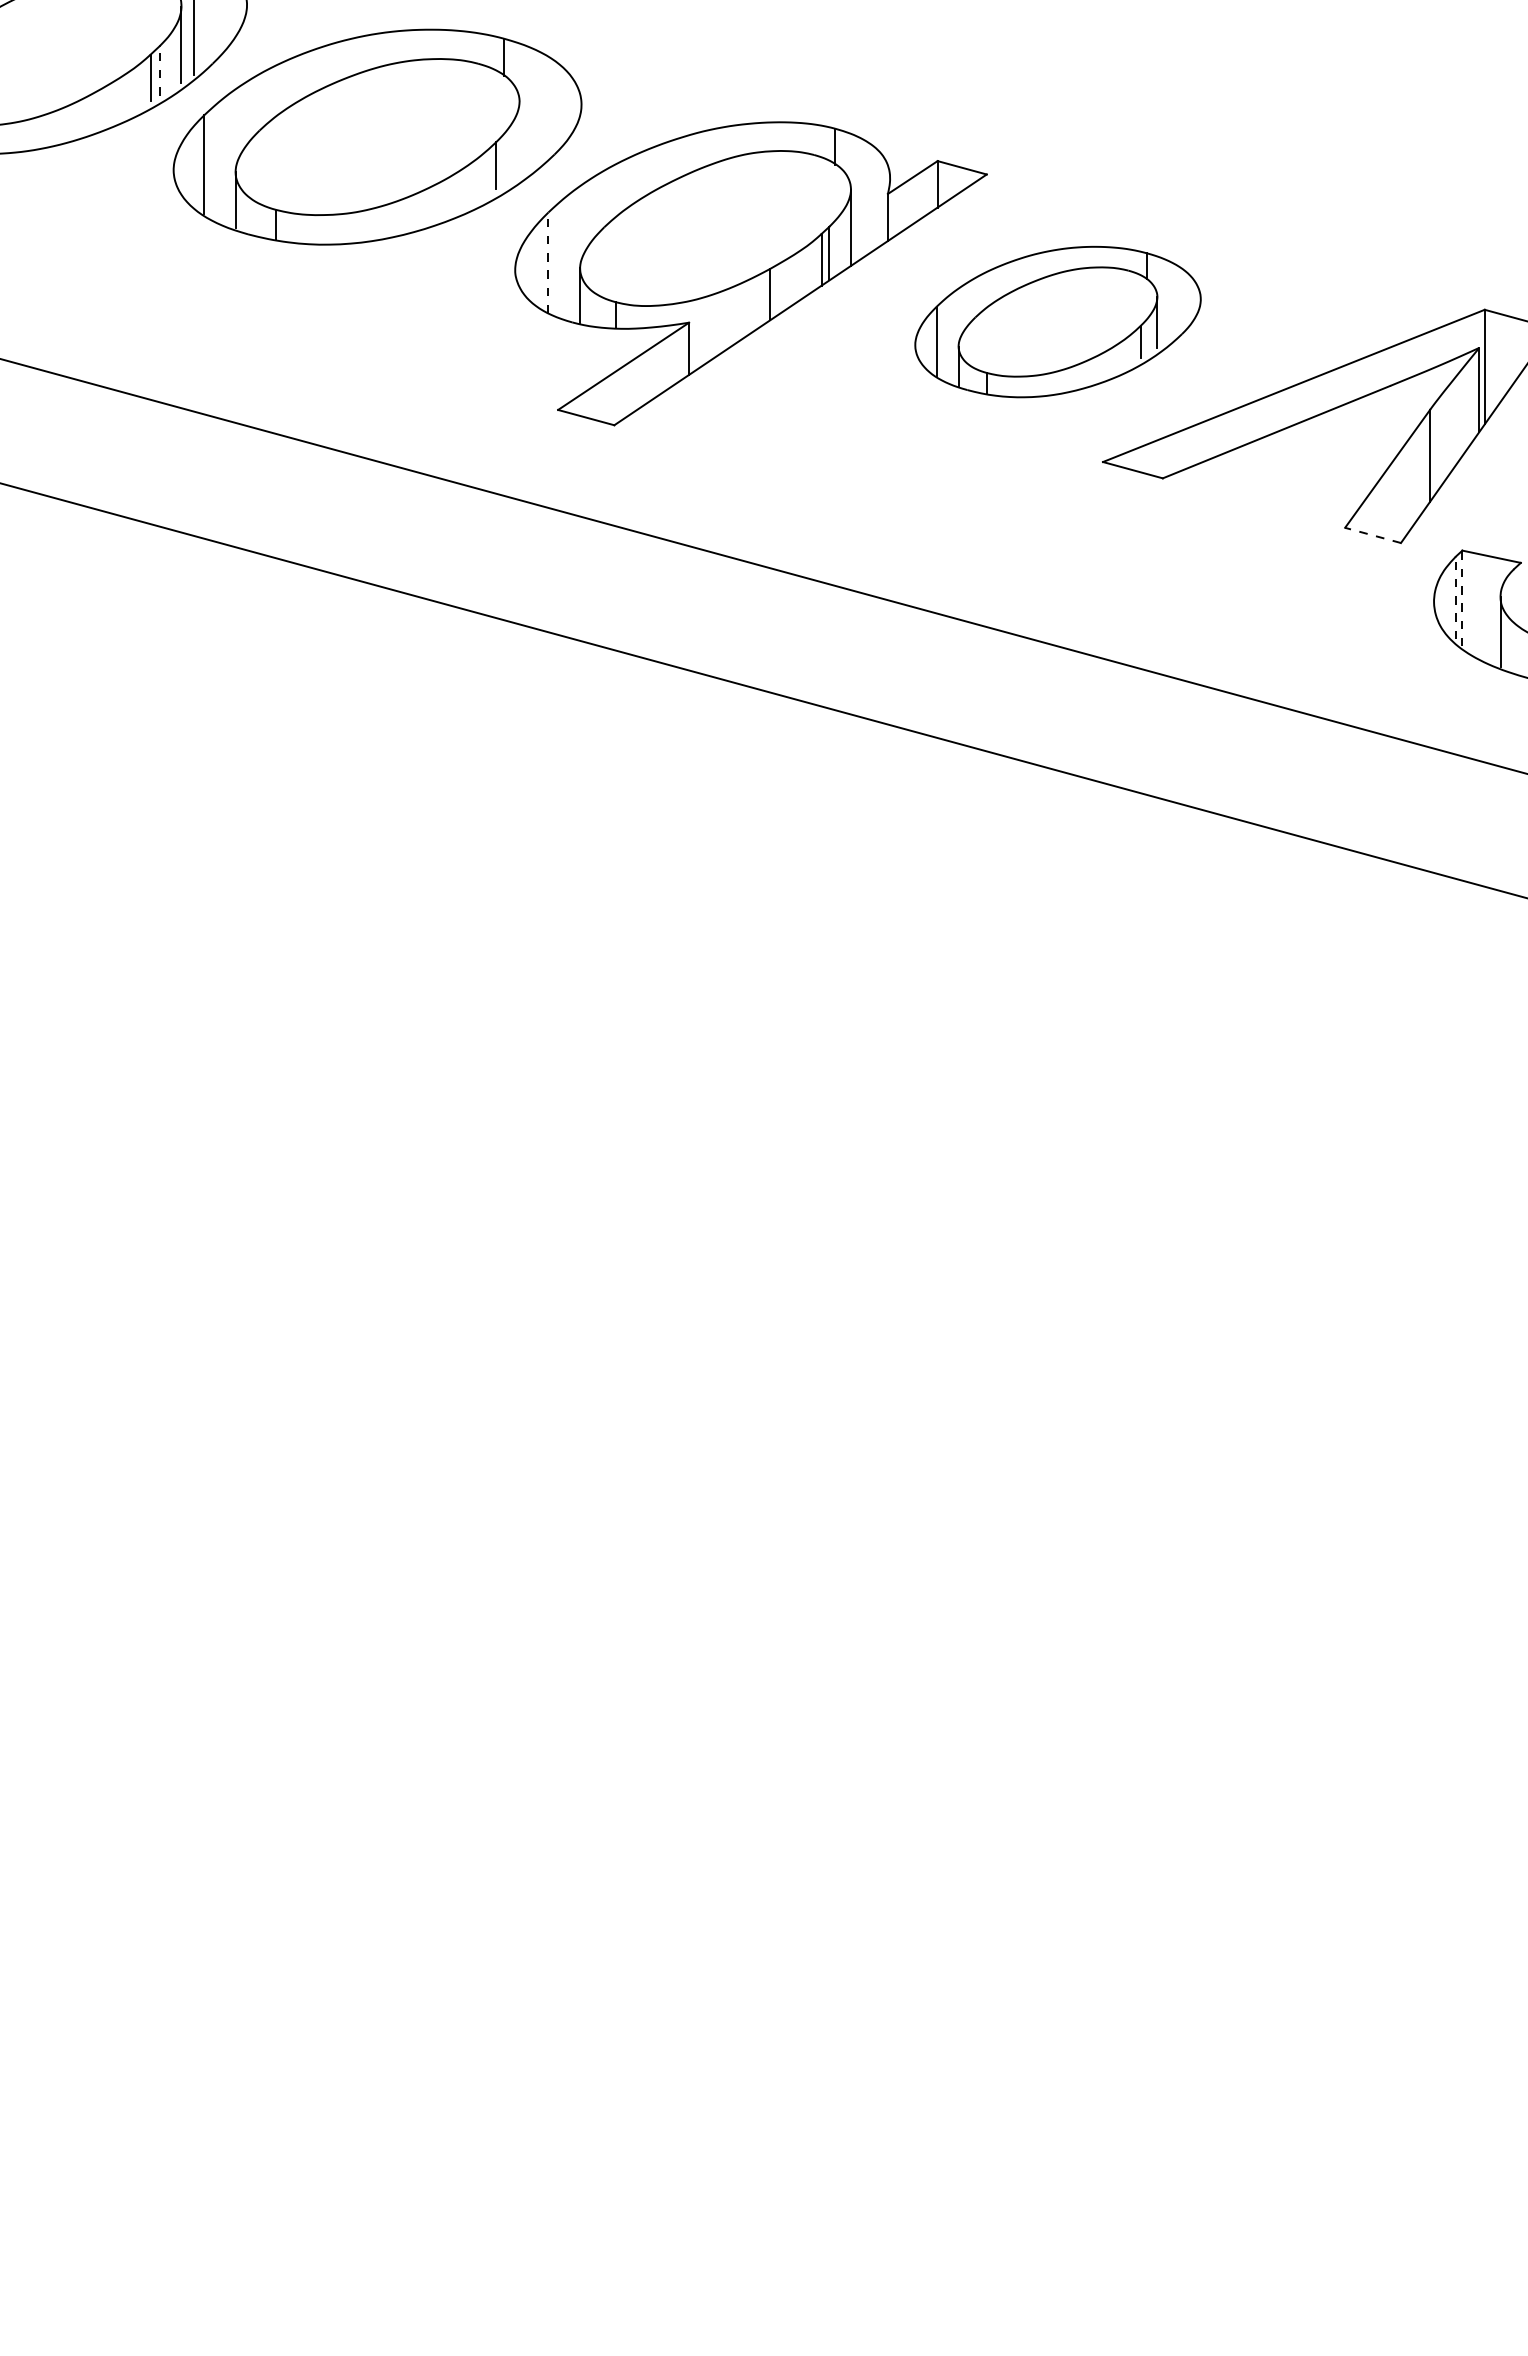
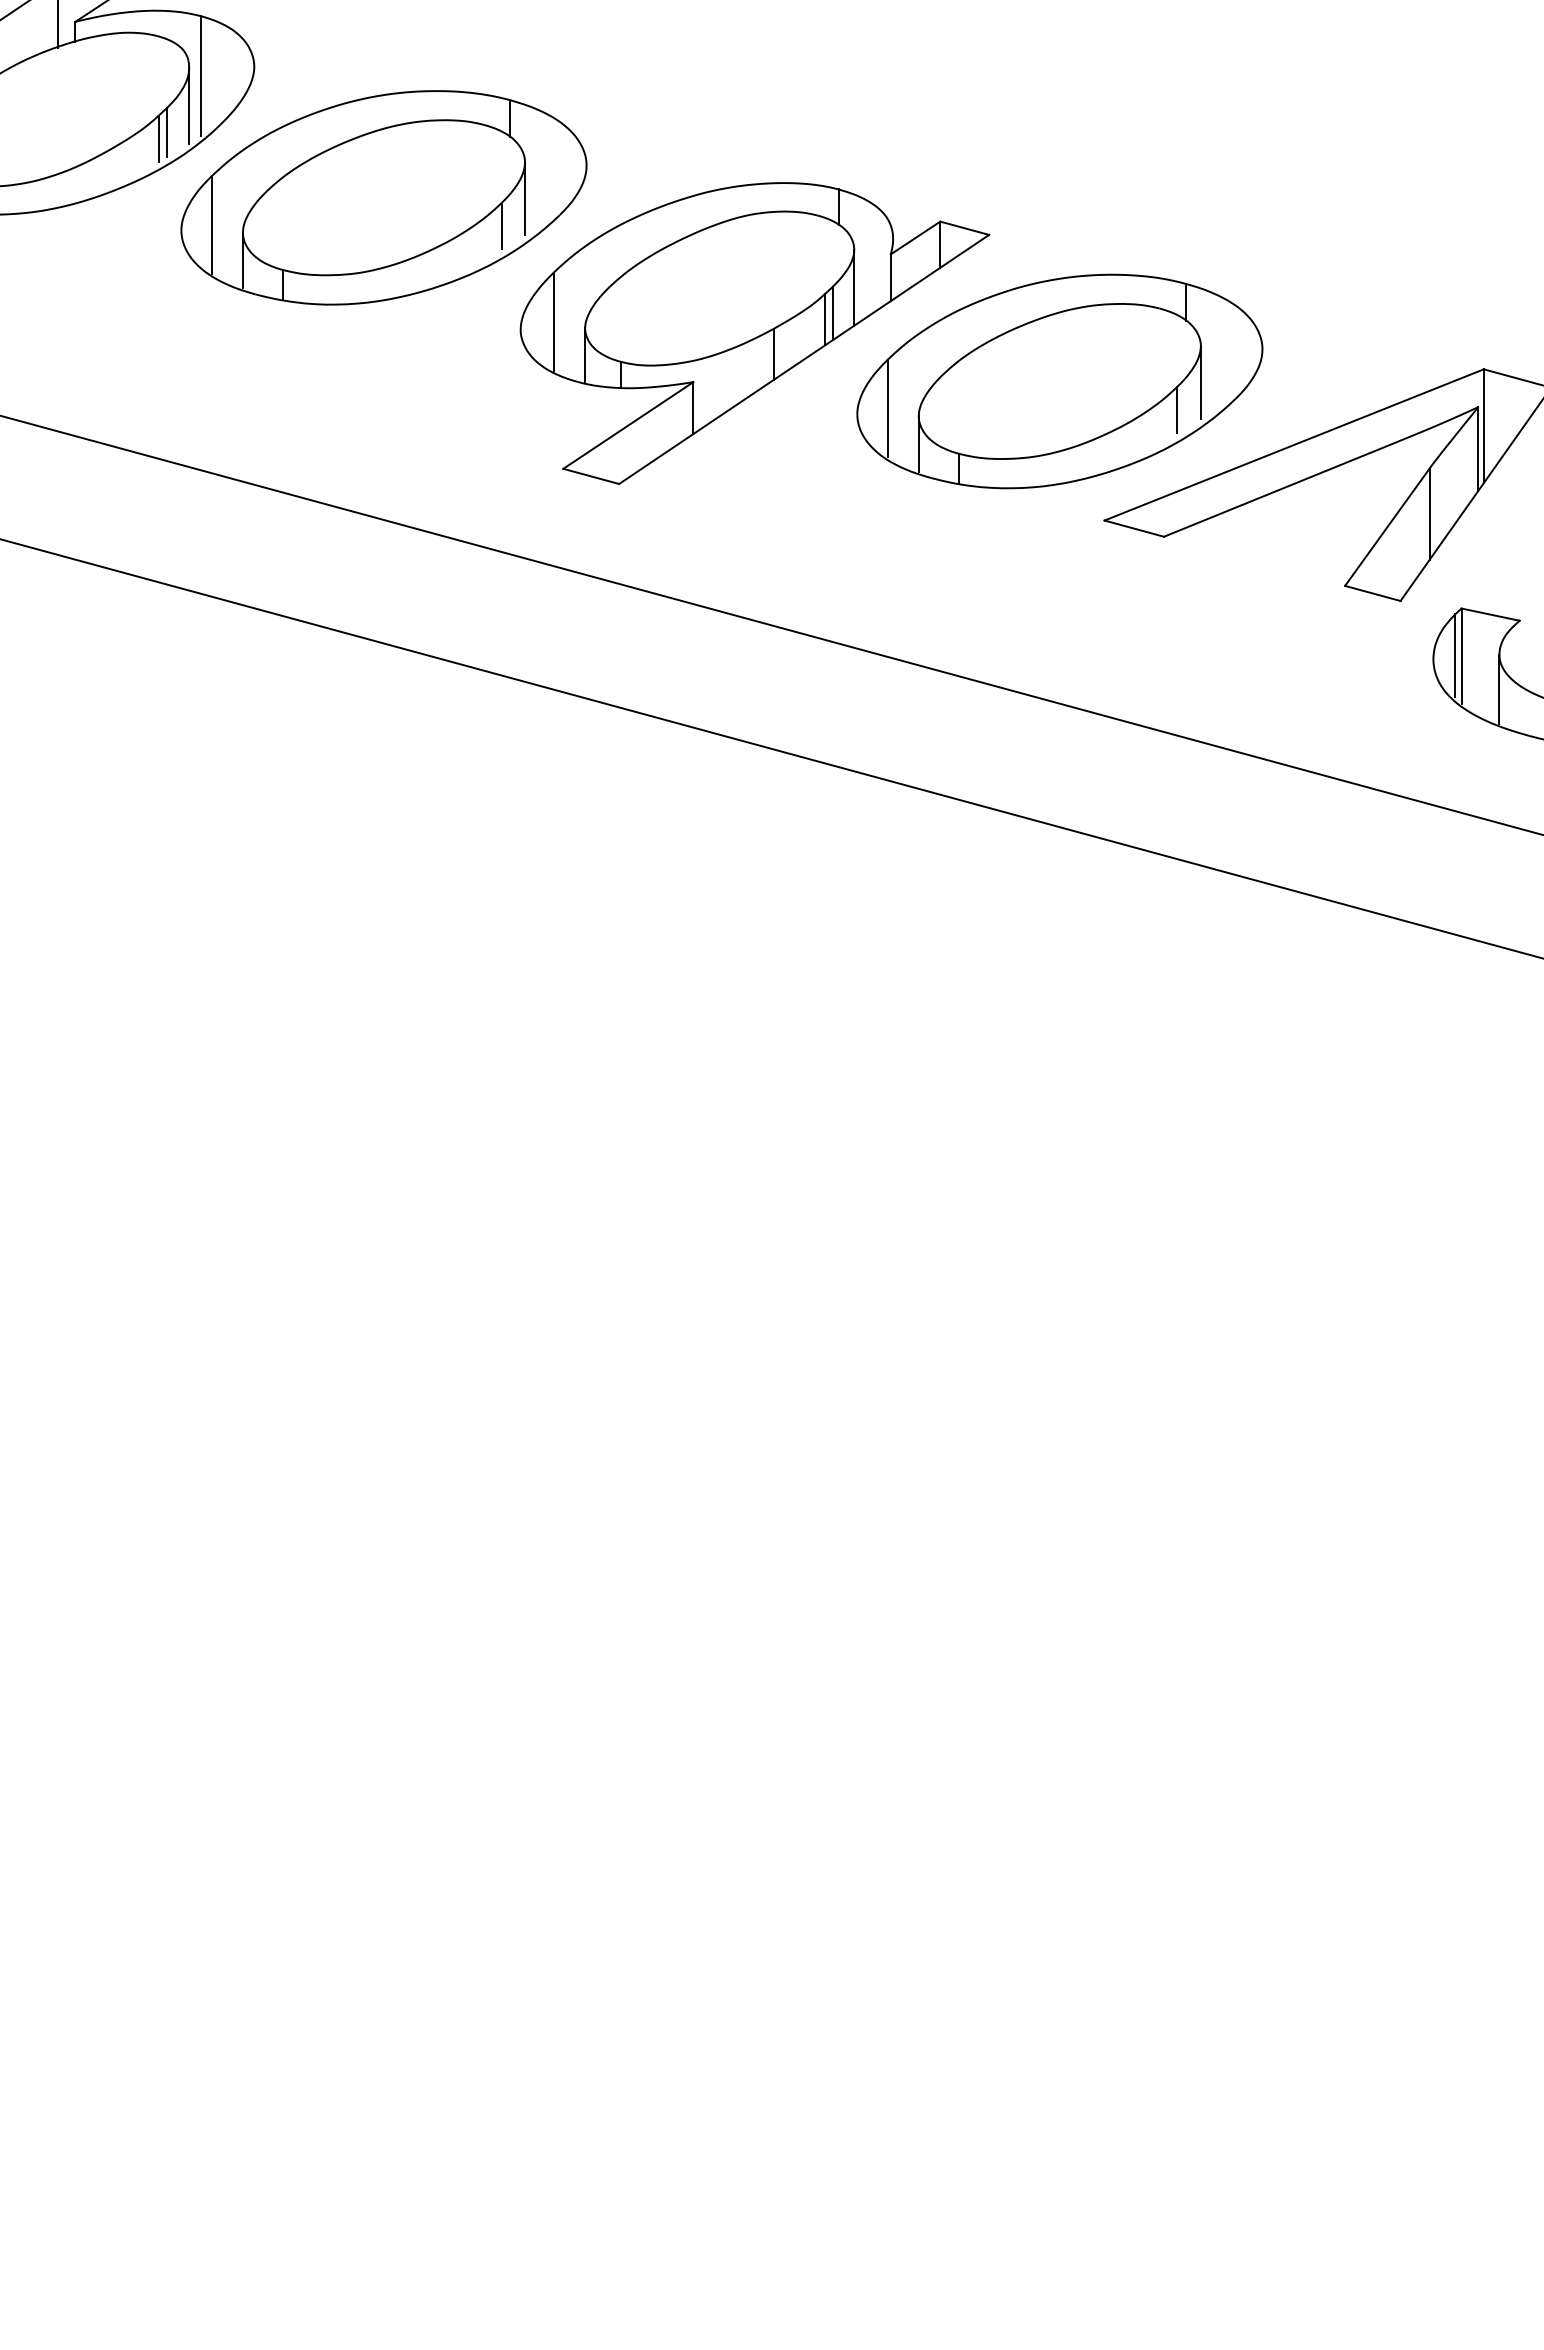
line: (159, 71) -> (167, 132), dashed -> solid
line: (520, 137) -> (525, 198), added
line: (548, 262) -> (553, 322), dashed -> solid
part: (1057, 322) -> (1059, 381), size x1.43
line: (1372, 535) -> (1372, 593), dashed -> solid
line: (1456, 597) -> (1455, 655), dashed -> solid
line: (1462, 598) -> (1461, 656), dashed -> solid

